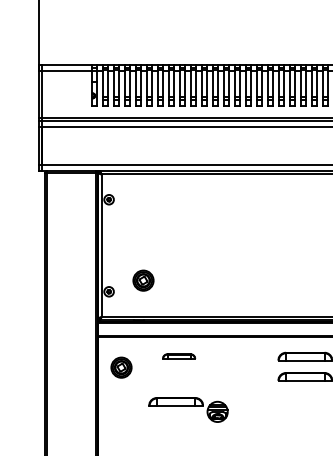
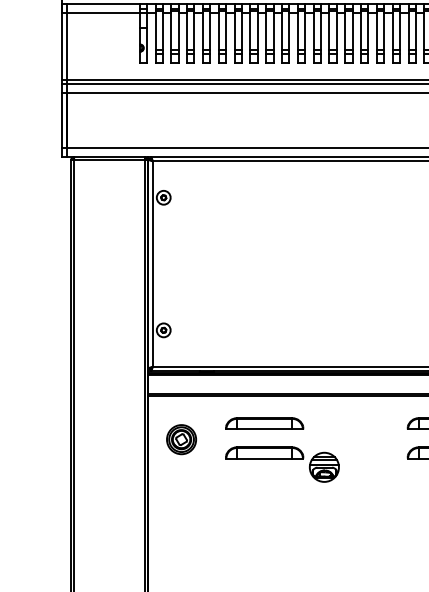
part: (143, 280) -> (213, 314), removed
part: (178, 356) -> (263, 423), size x1.67
part: (188, 409) -> (282, 463), moved

